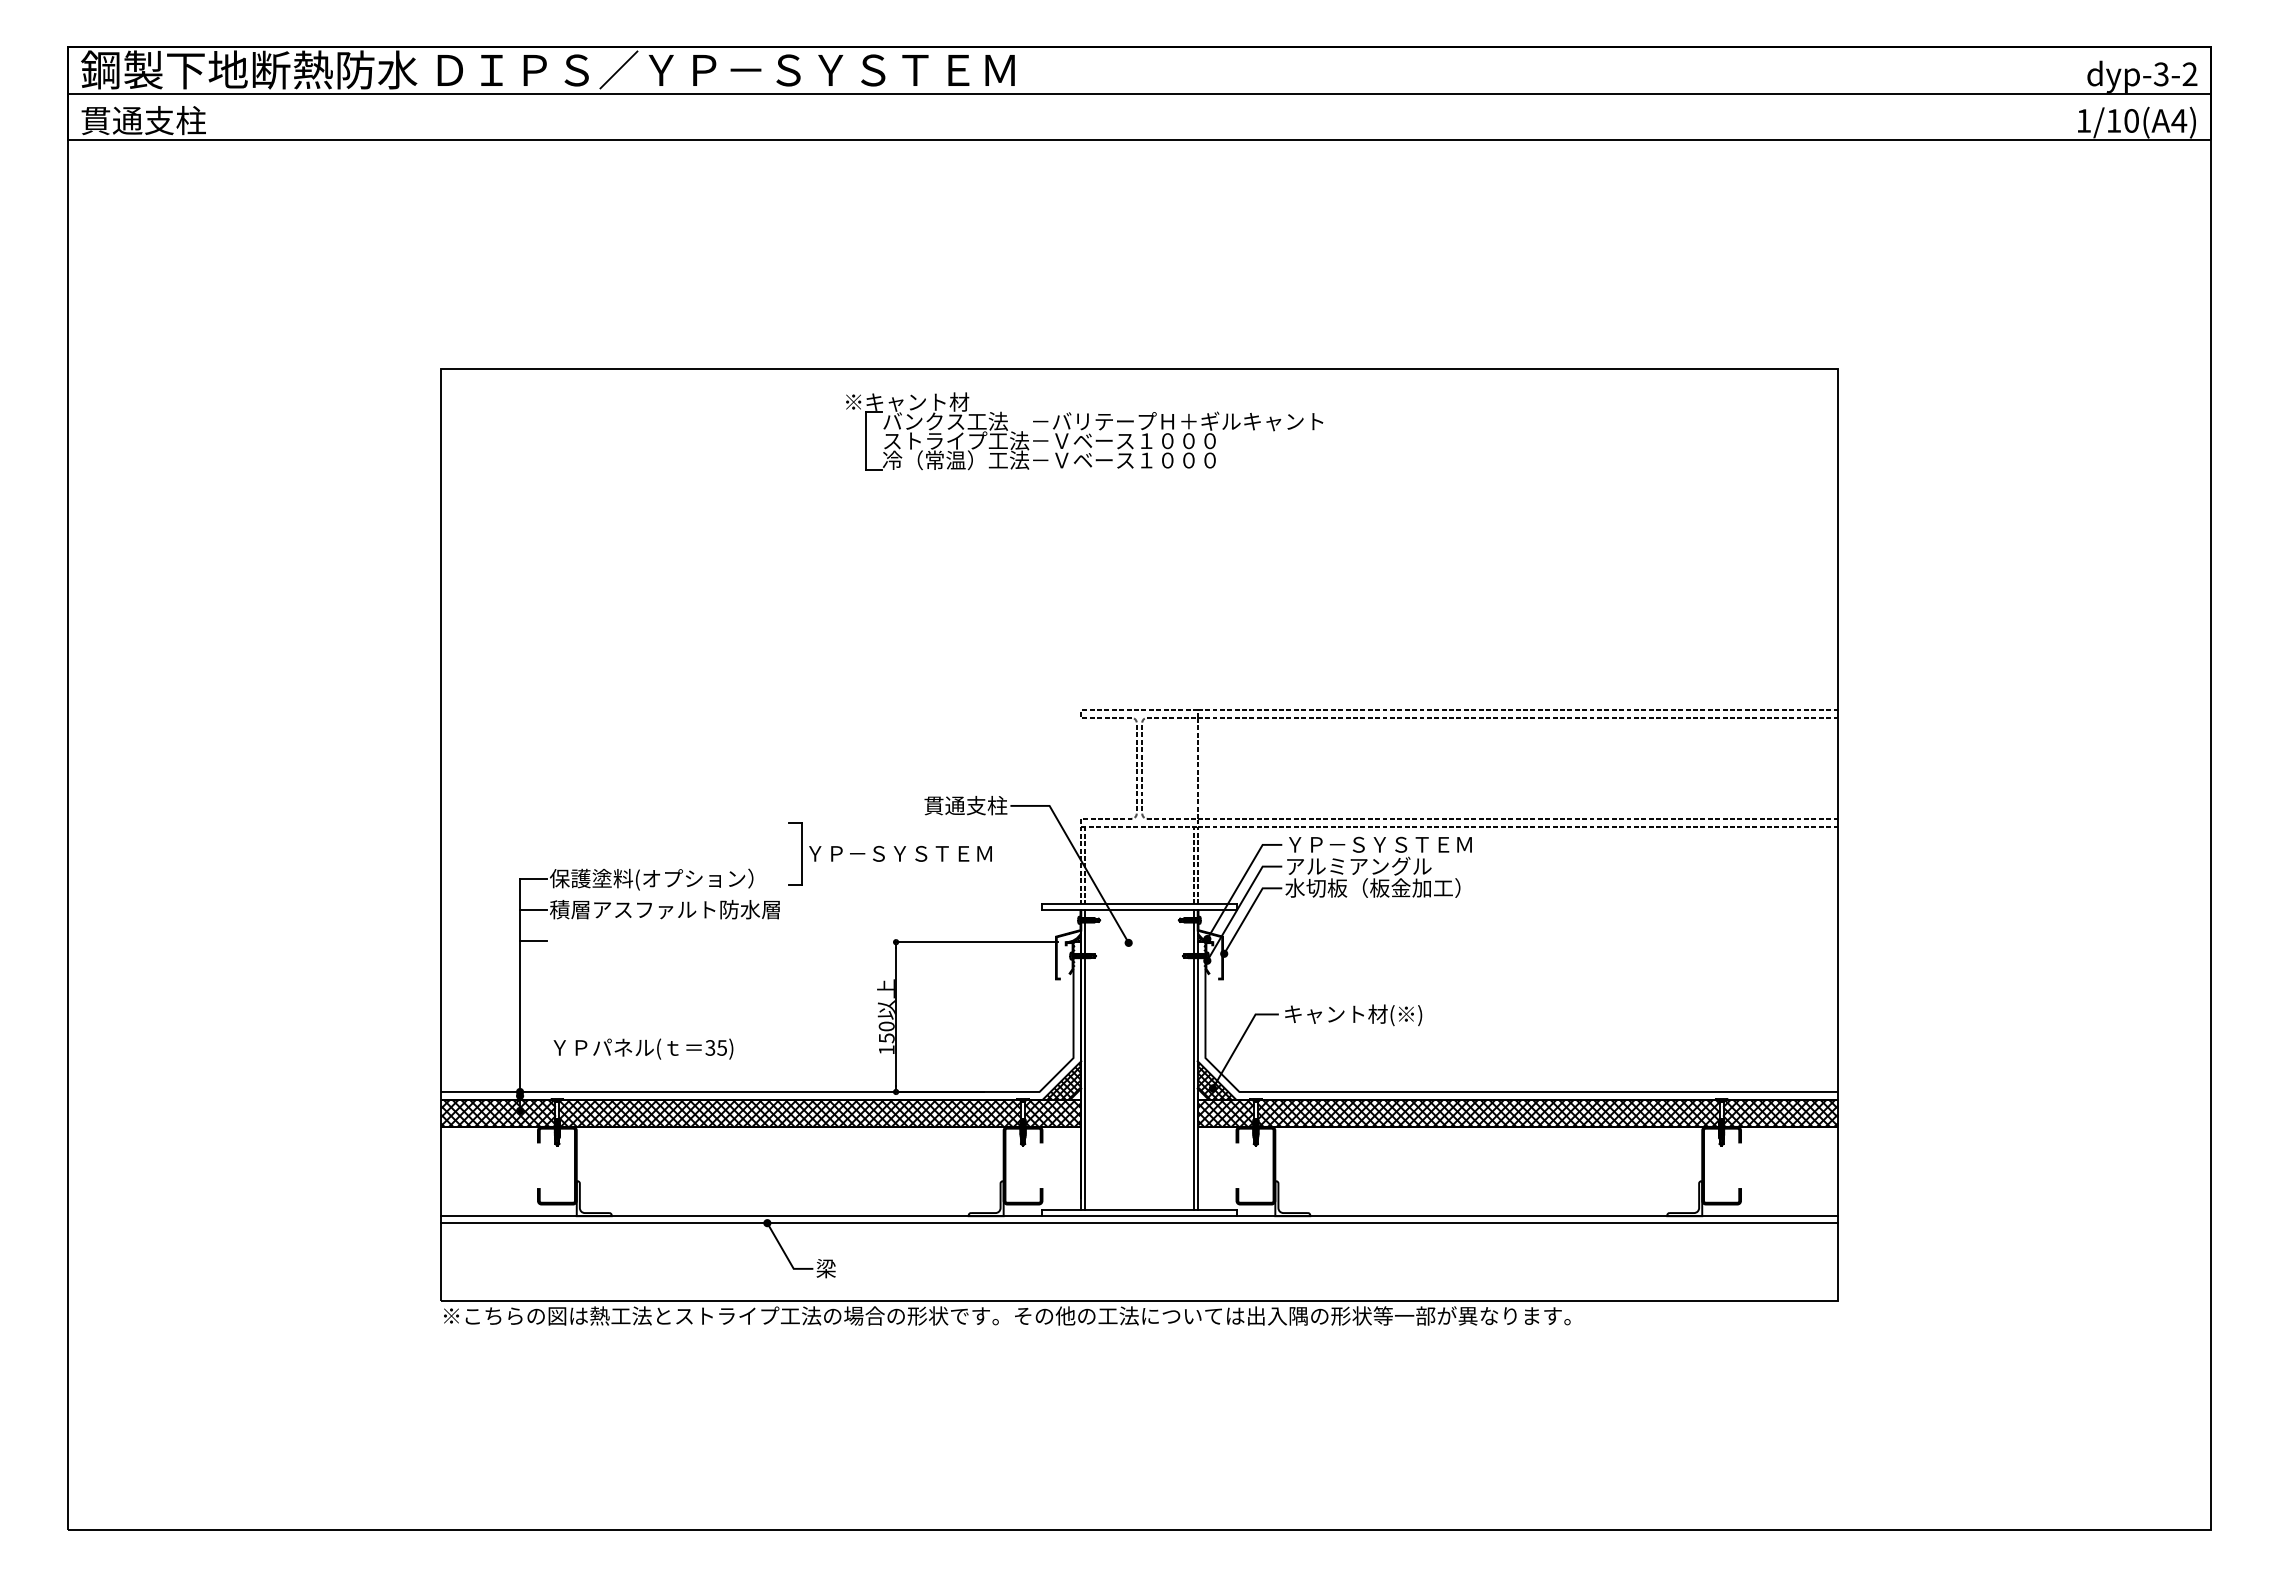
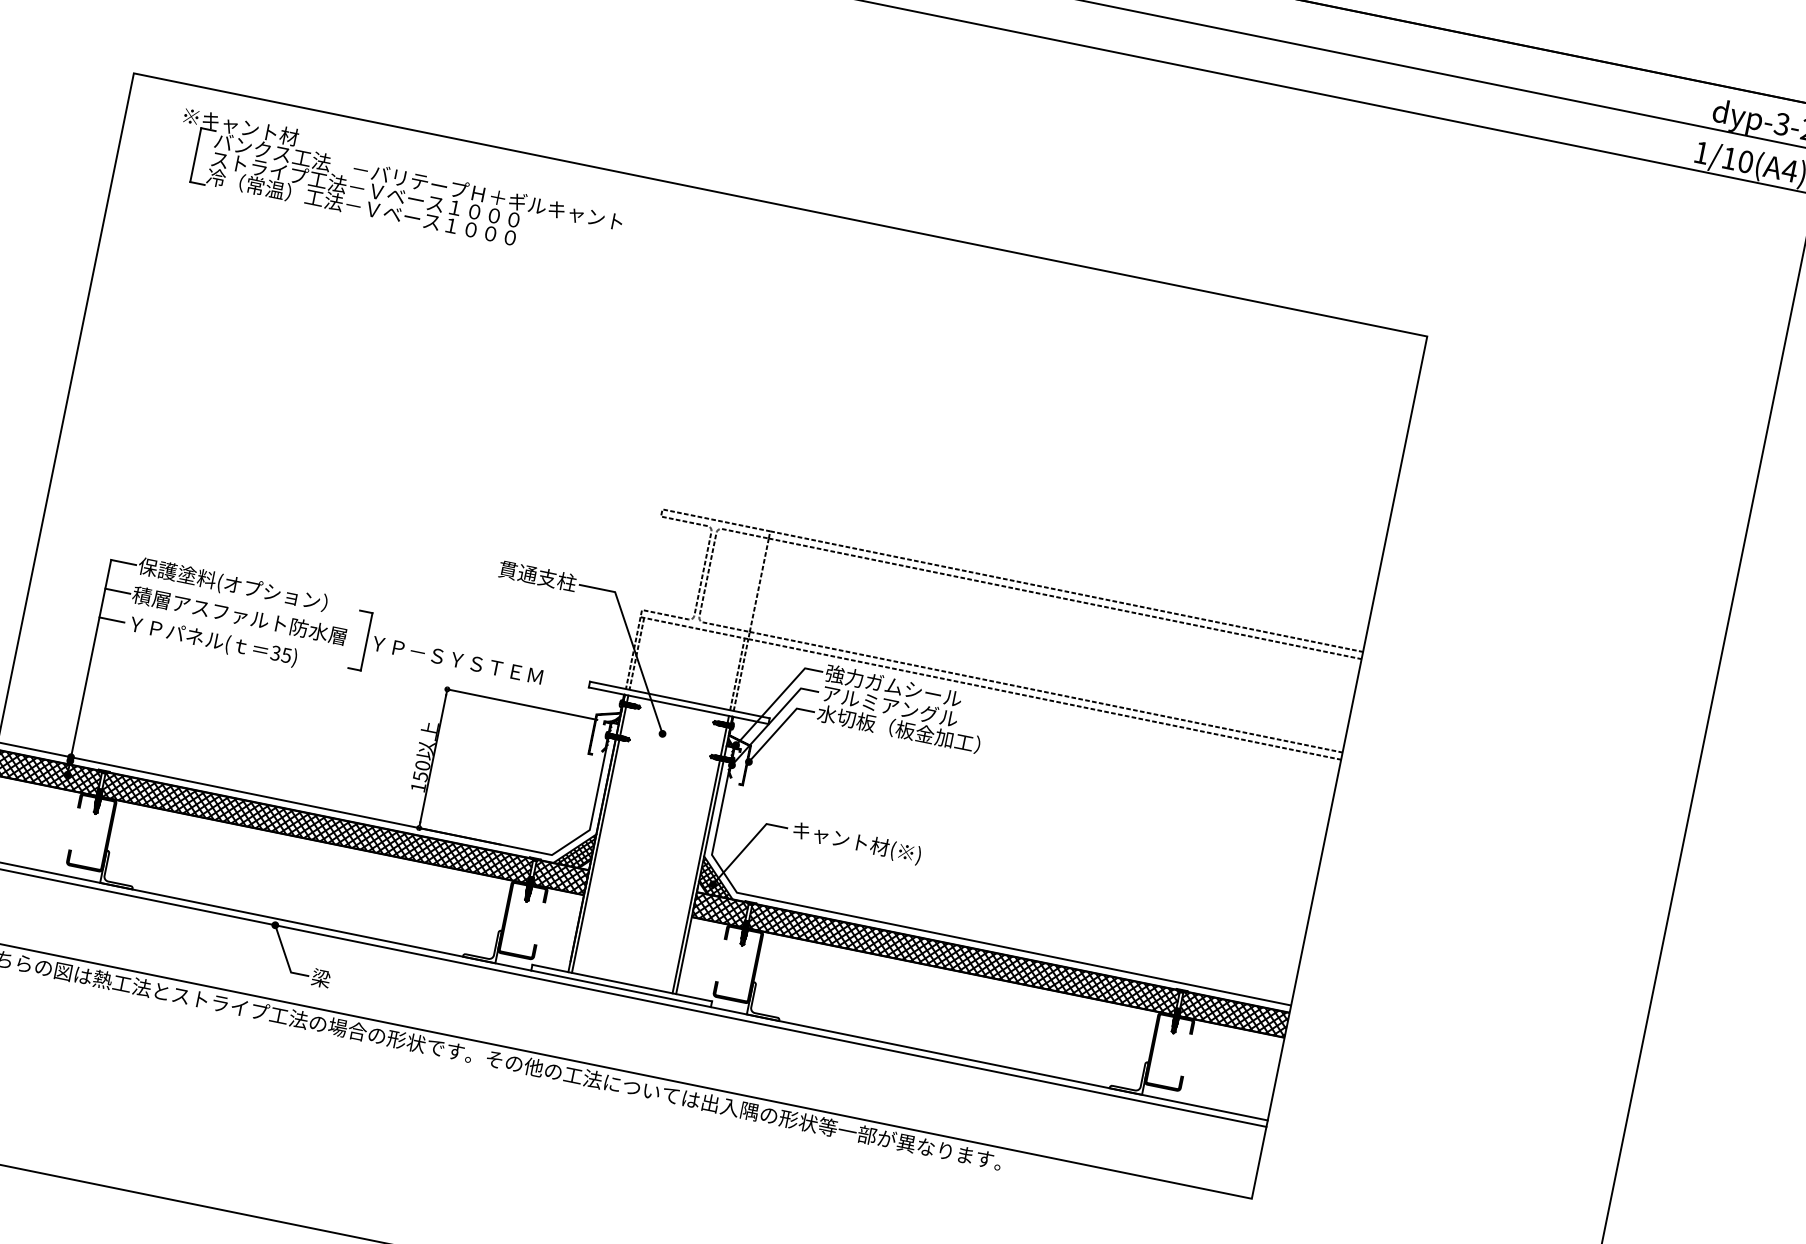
part: (1084, 431) -> (399, 187), moved
text: (1378, 844) -> (912, 689), ＹＰ－ＳＹＳＴＥＭ -> 強力ガムシール
part: (889, 853) -> (447, 657), moved
text: (643, 1048) -> (213, 641), moved

